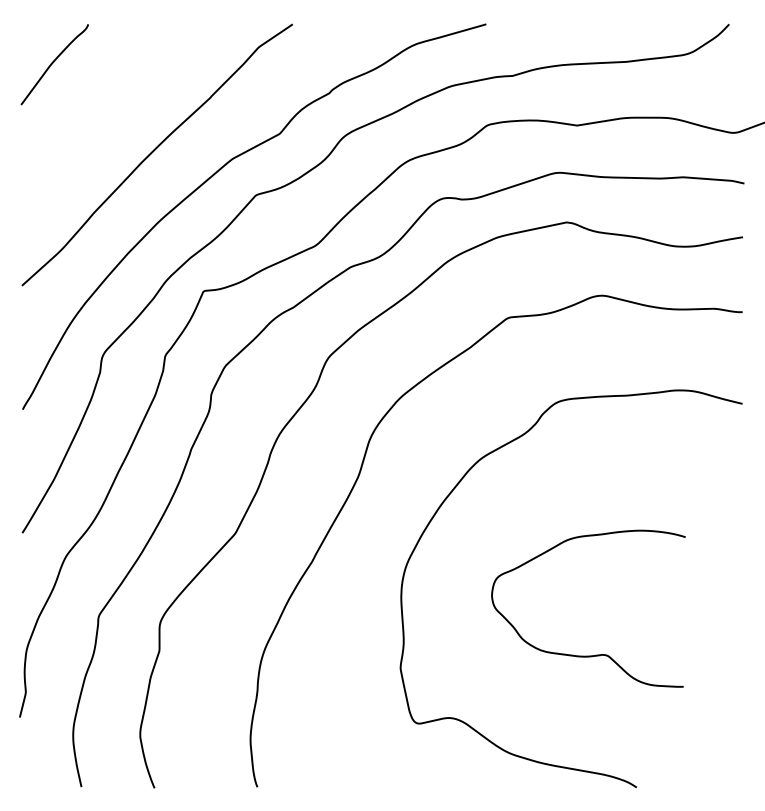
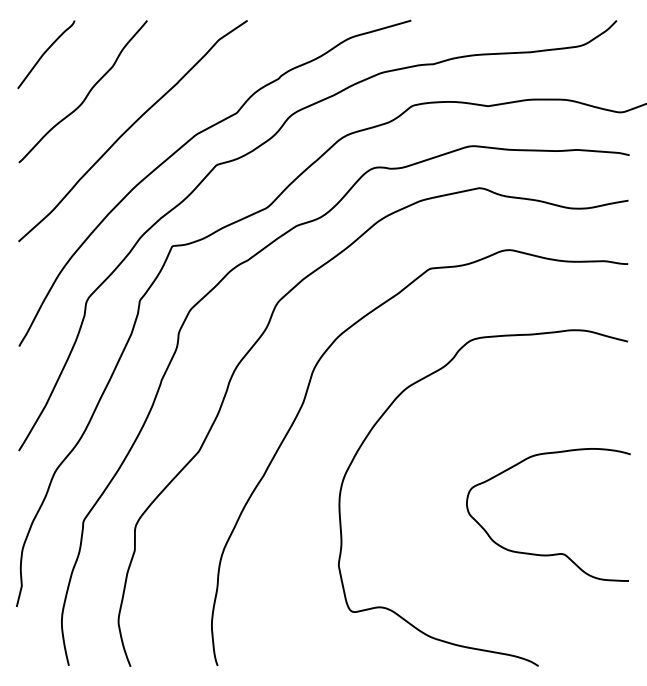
curve: (103, 110) -> (87, 93), added
curve: (595, 654) -> (554, 553), moved

